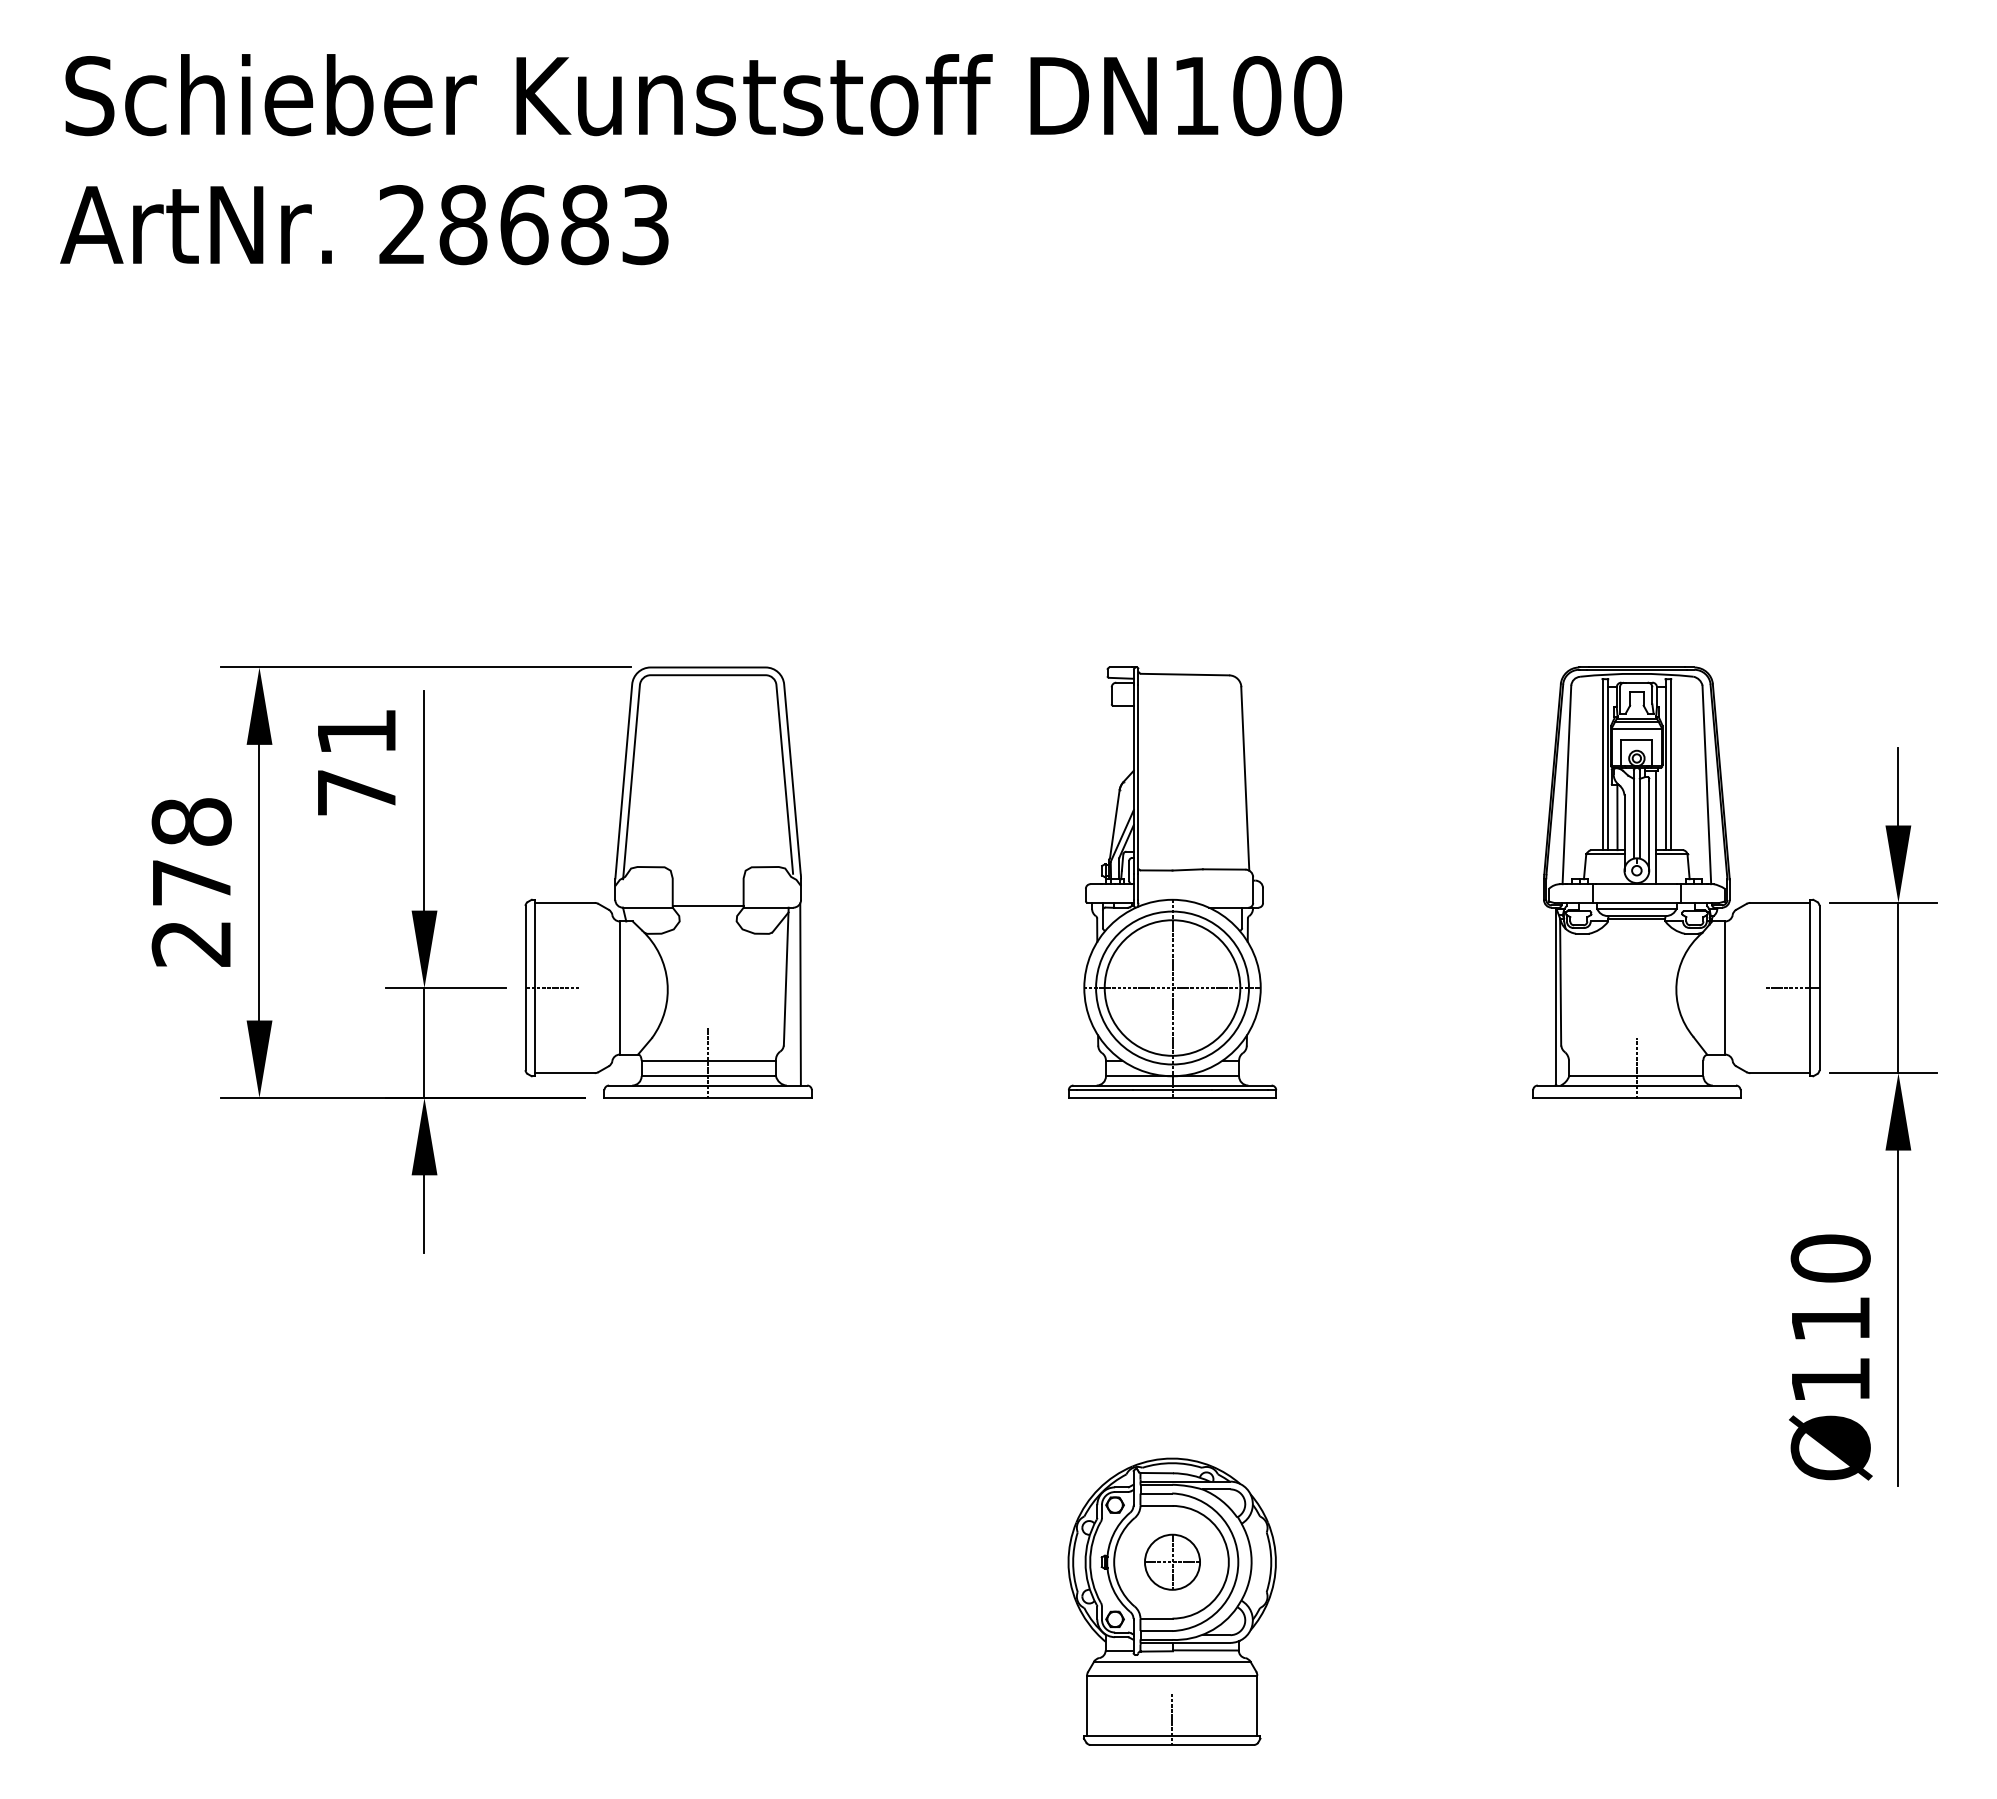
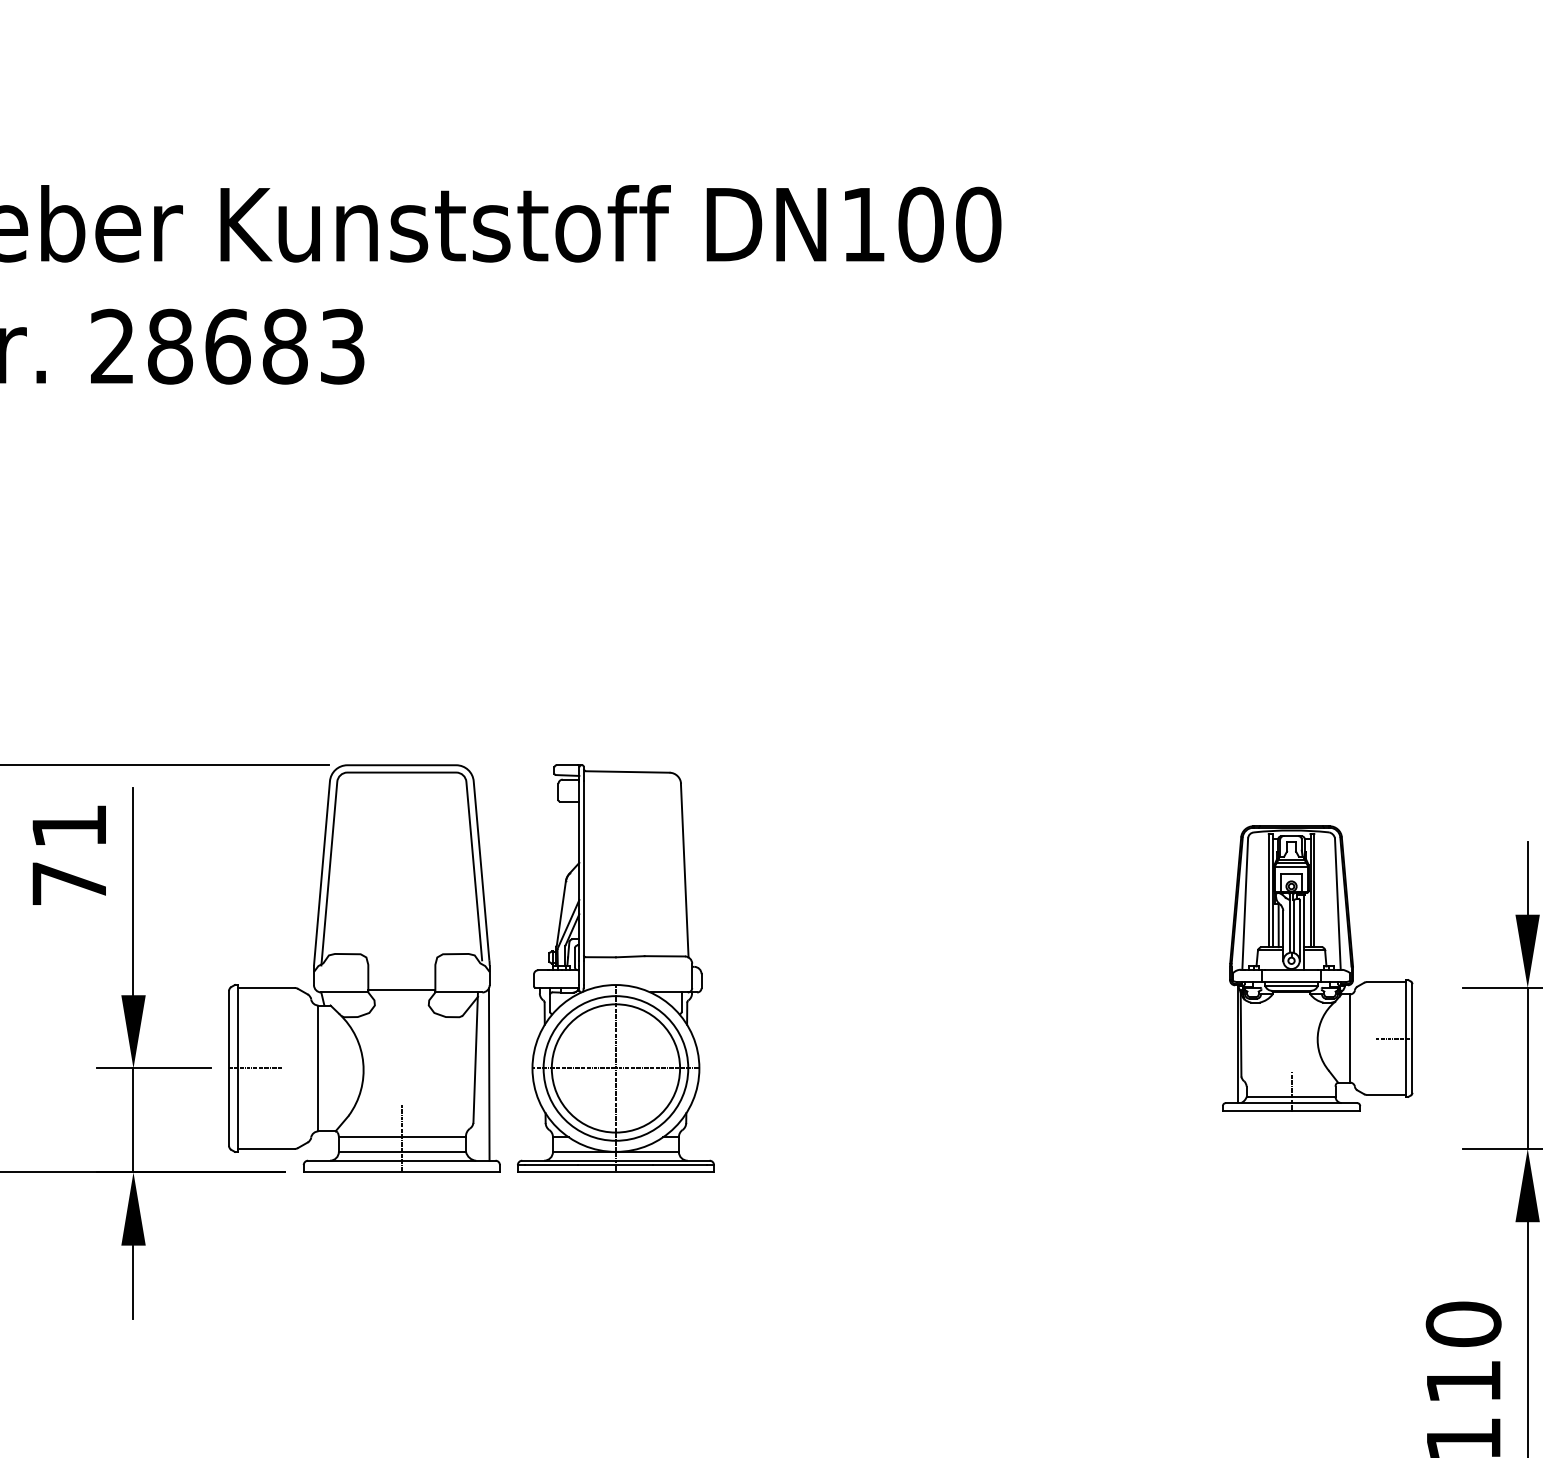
part: (1172, 882) -> (615, 968), moved
part: (1676, 882) -> (1317, 968), size x0.7

